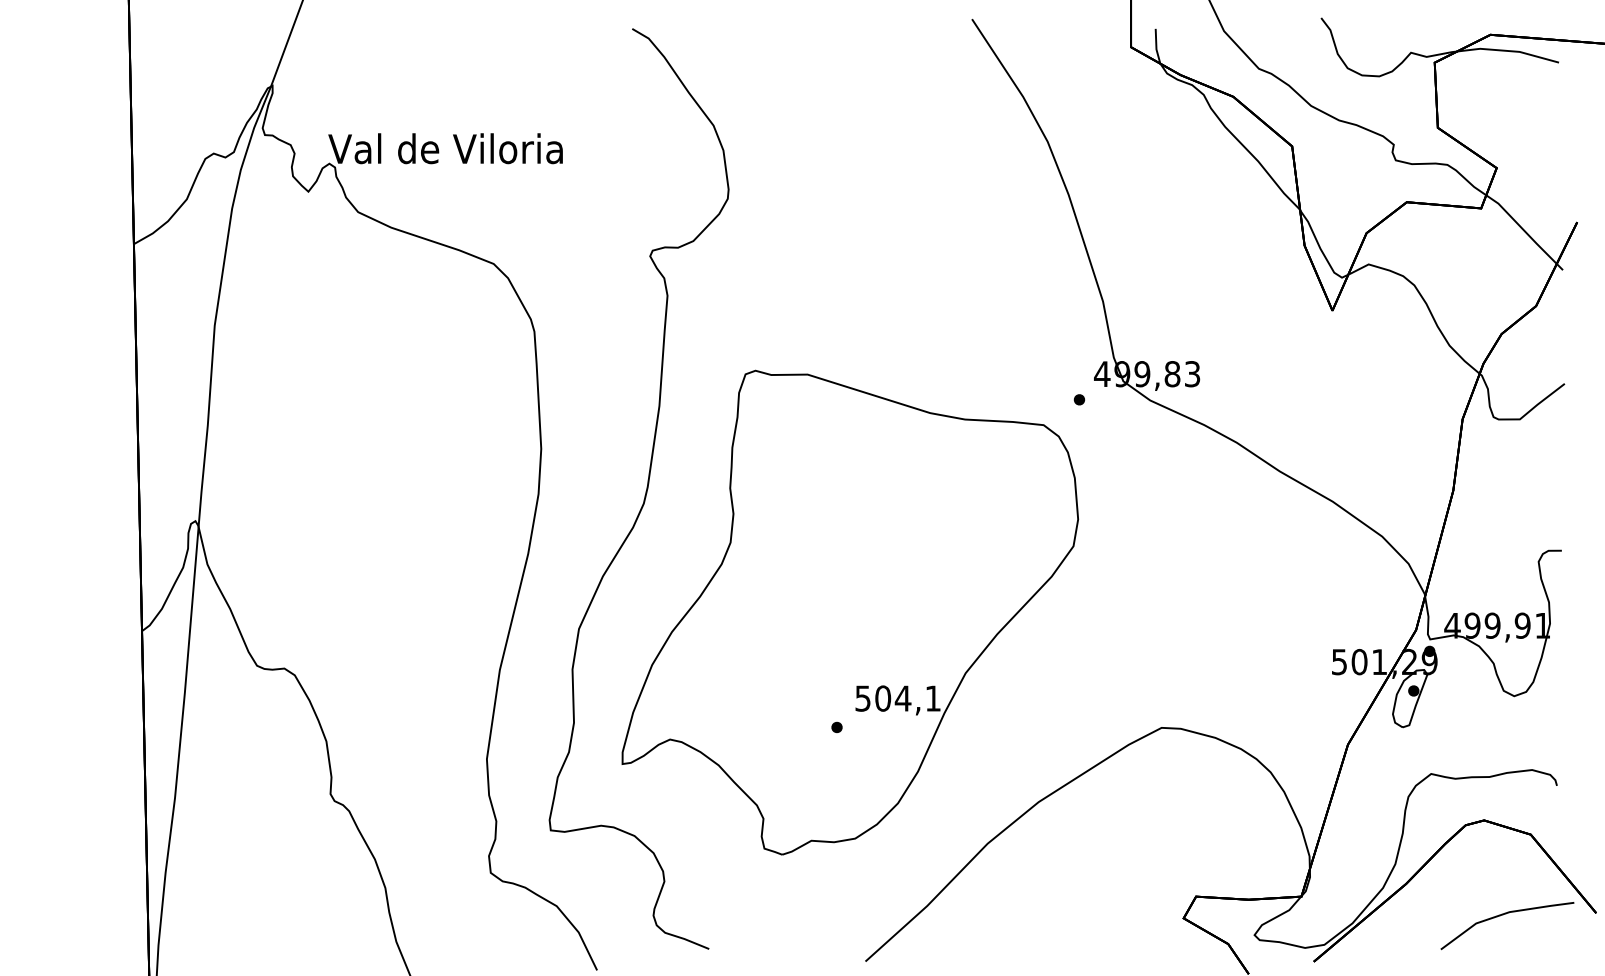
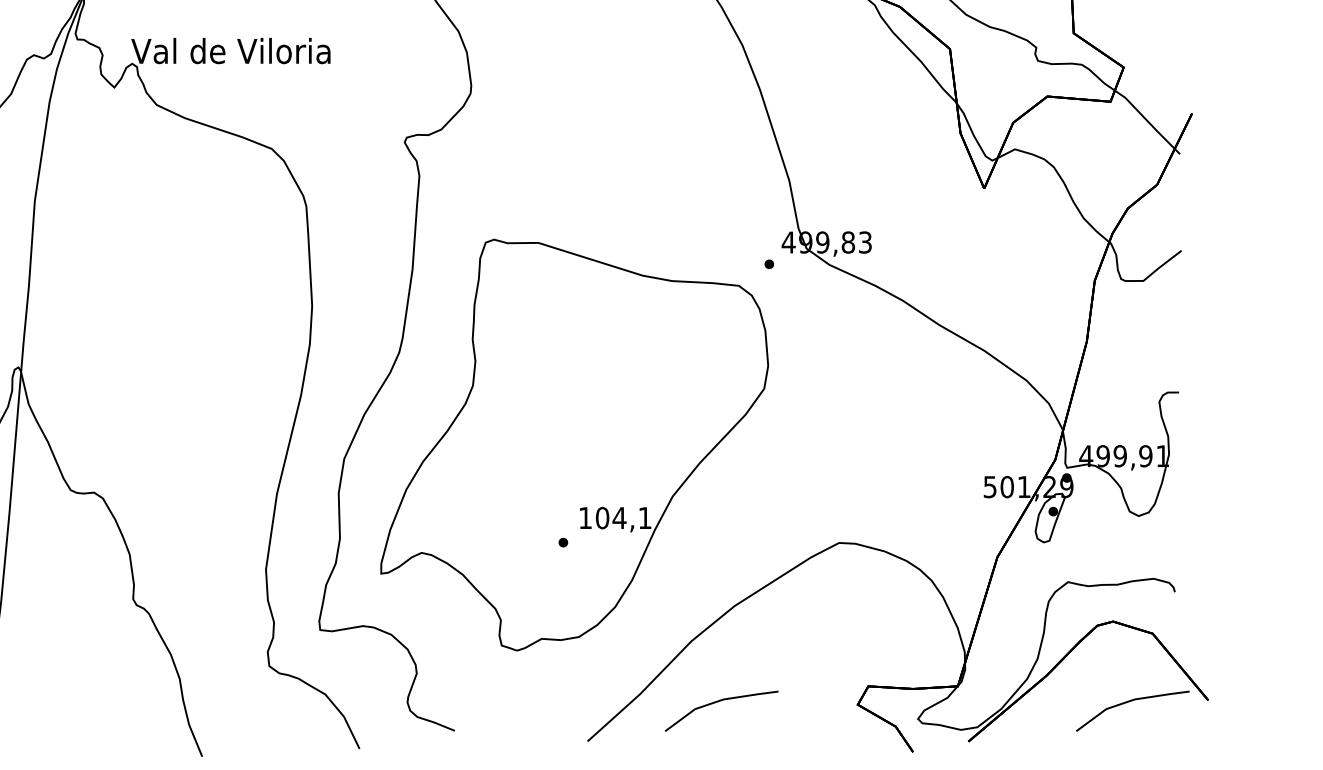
text: (862, 698) -> (585, 518), 504,1 -> 104,1
line: (1019, 915) -> (718, 702), added

